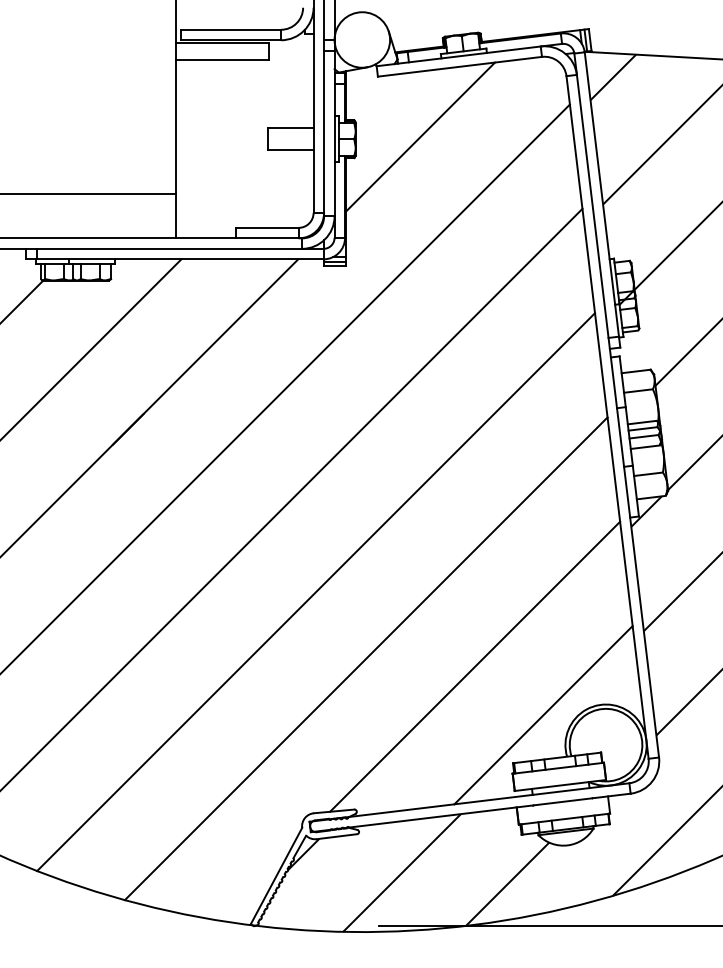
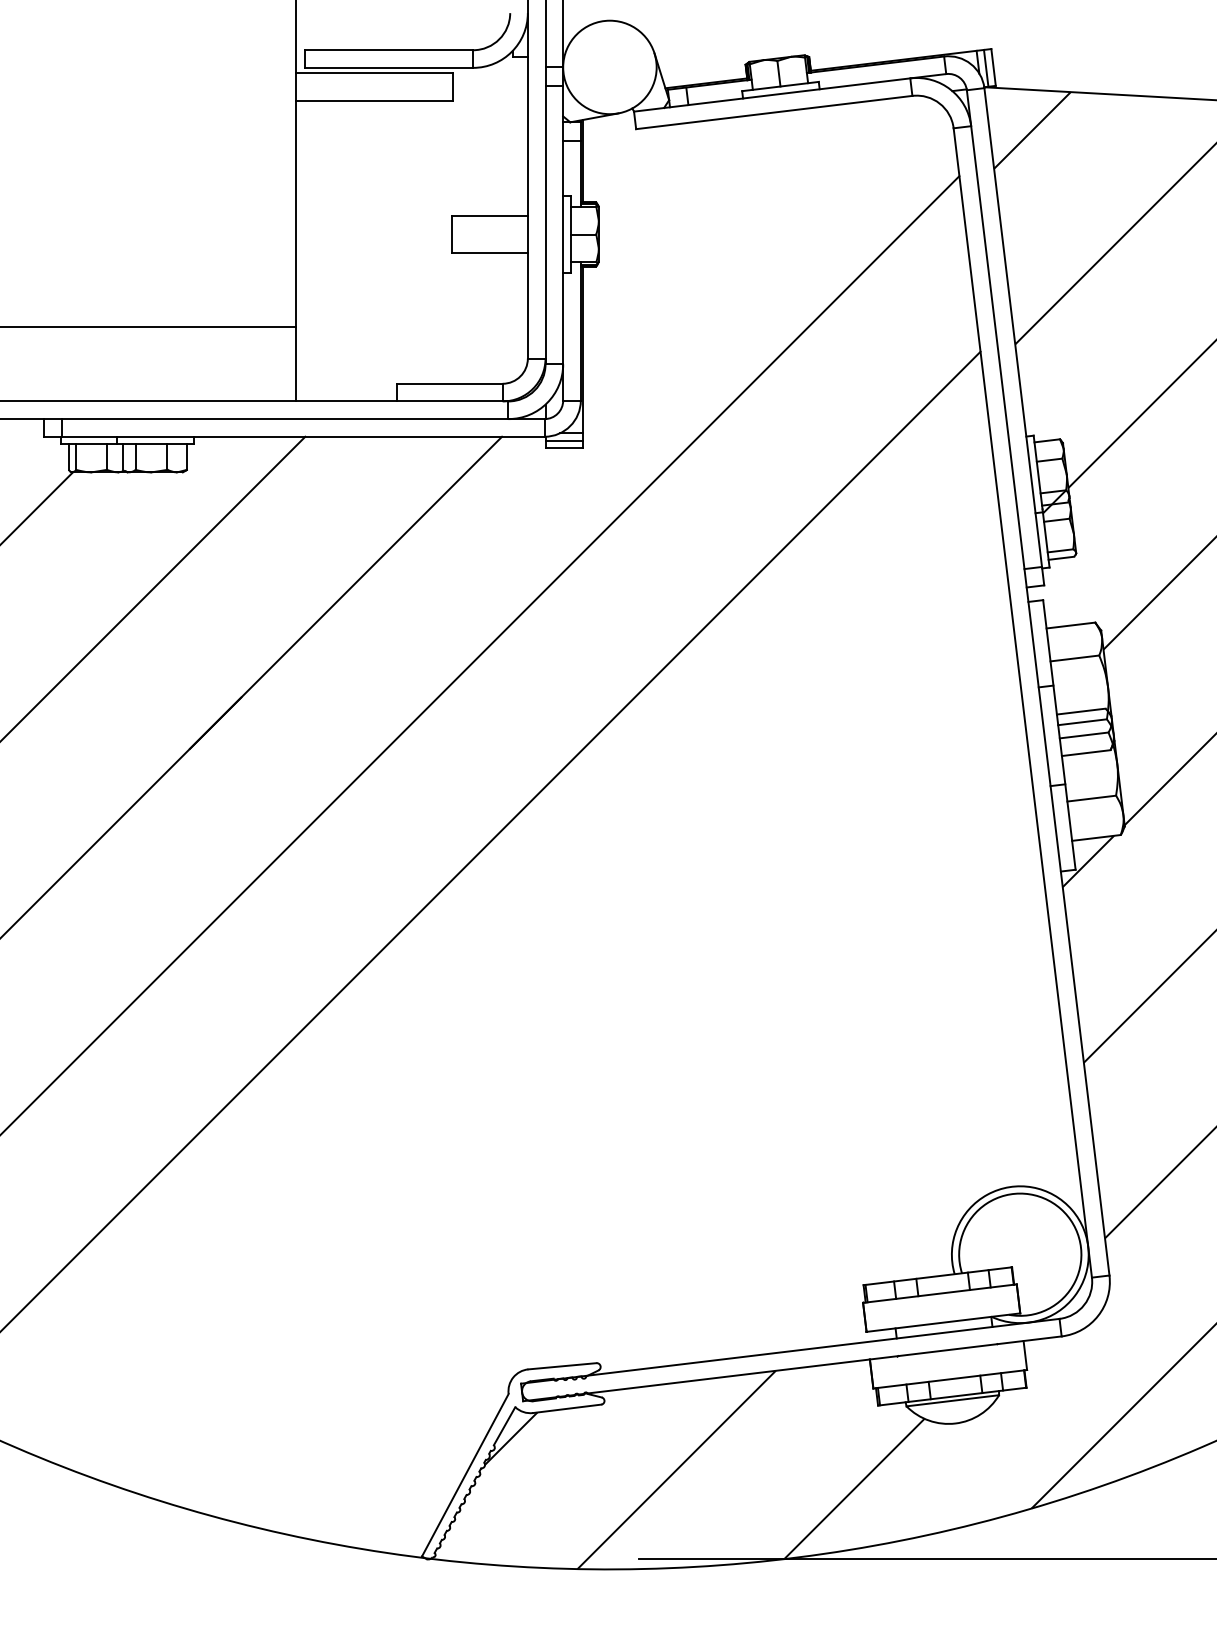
line: (420, 136) -> (707, 229), removed
line: (316, 592) -> (532, 997), removed
line: (365, 658) -> (615, 1108), removed
line: (475, 666) -> (800, 1122), removed
line: (543, 715) -> (914, 1204), removed

